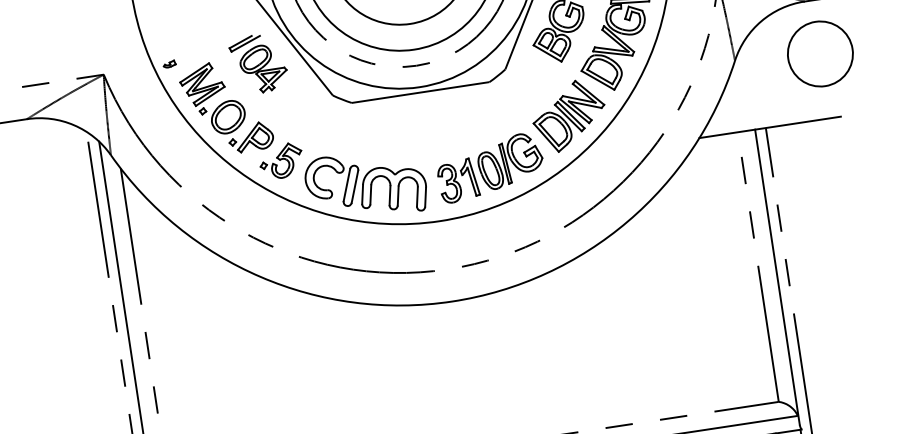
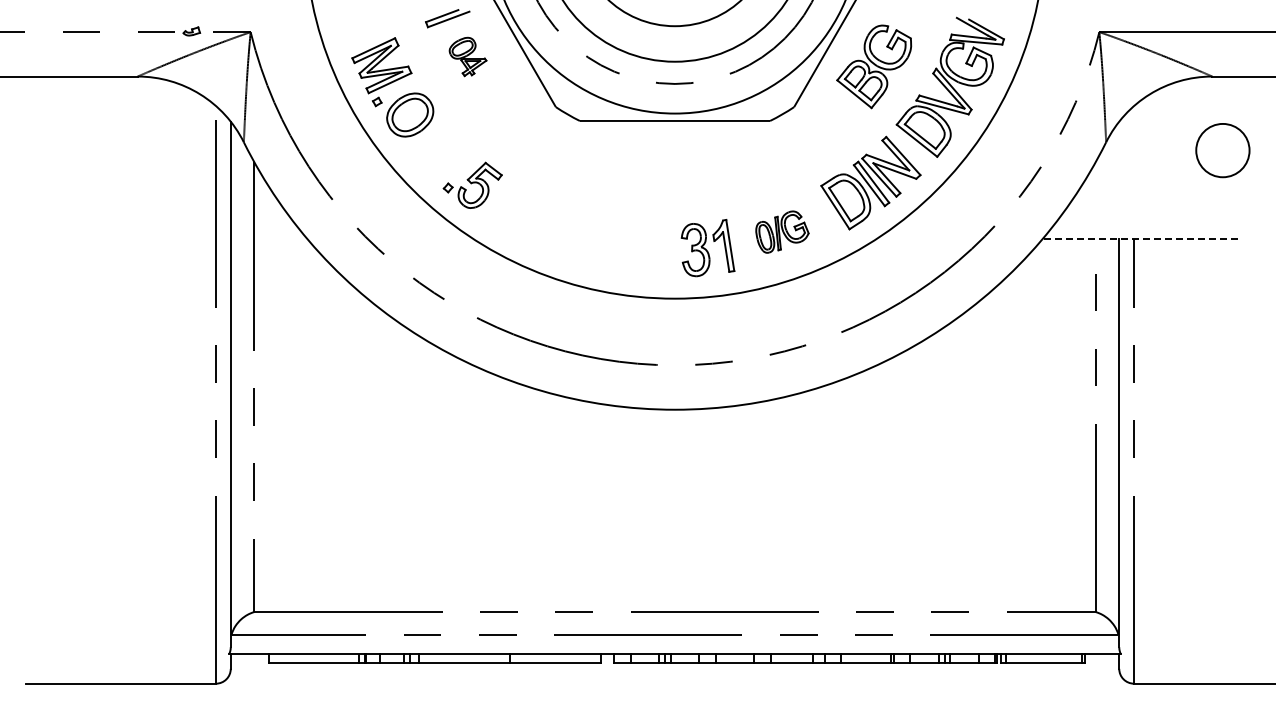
circle: (820, 53) -> (1222, 150), size x0.6
part: (169, 64) -> (191, 31), moved
part: (263, 68) -> (467, 56), size x0.6
line: (770, 127) -> (1140, 239), solid -> dashed
part: (250, 137) -> (436, 146), removed
part: (510, 160) -> (782, 231), size x0.6
part: (366, 184) -> (582, 234), removed

